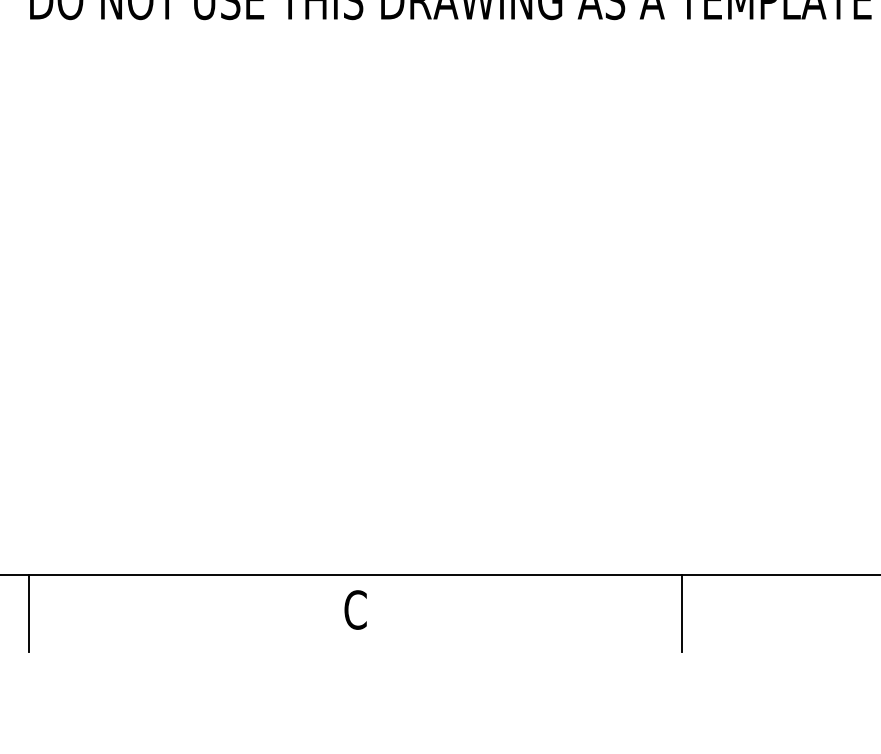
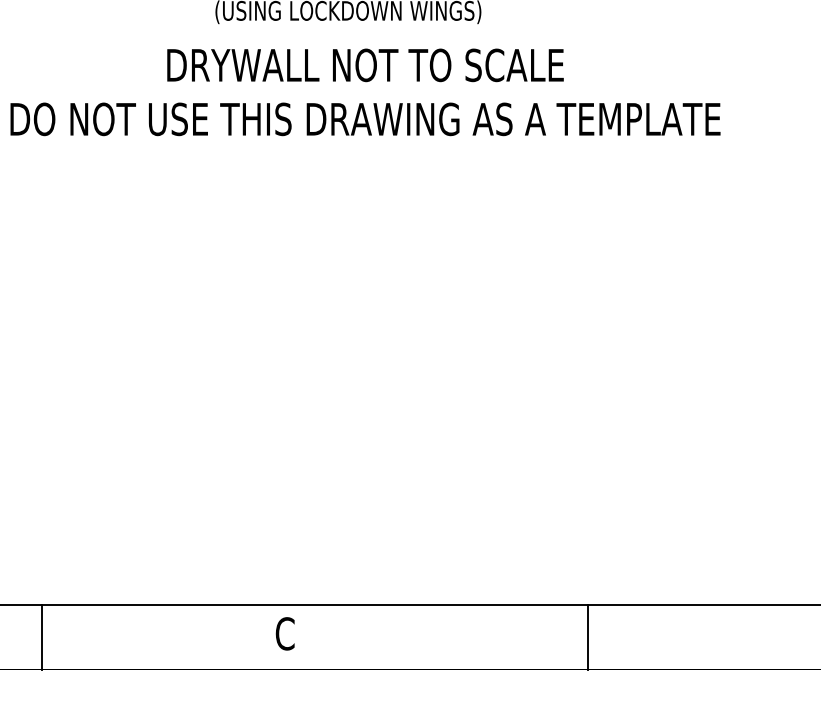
line: (28, 613) -> (41, 636), moved
line: (681, 613) -> (587, 636), moved

